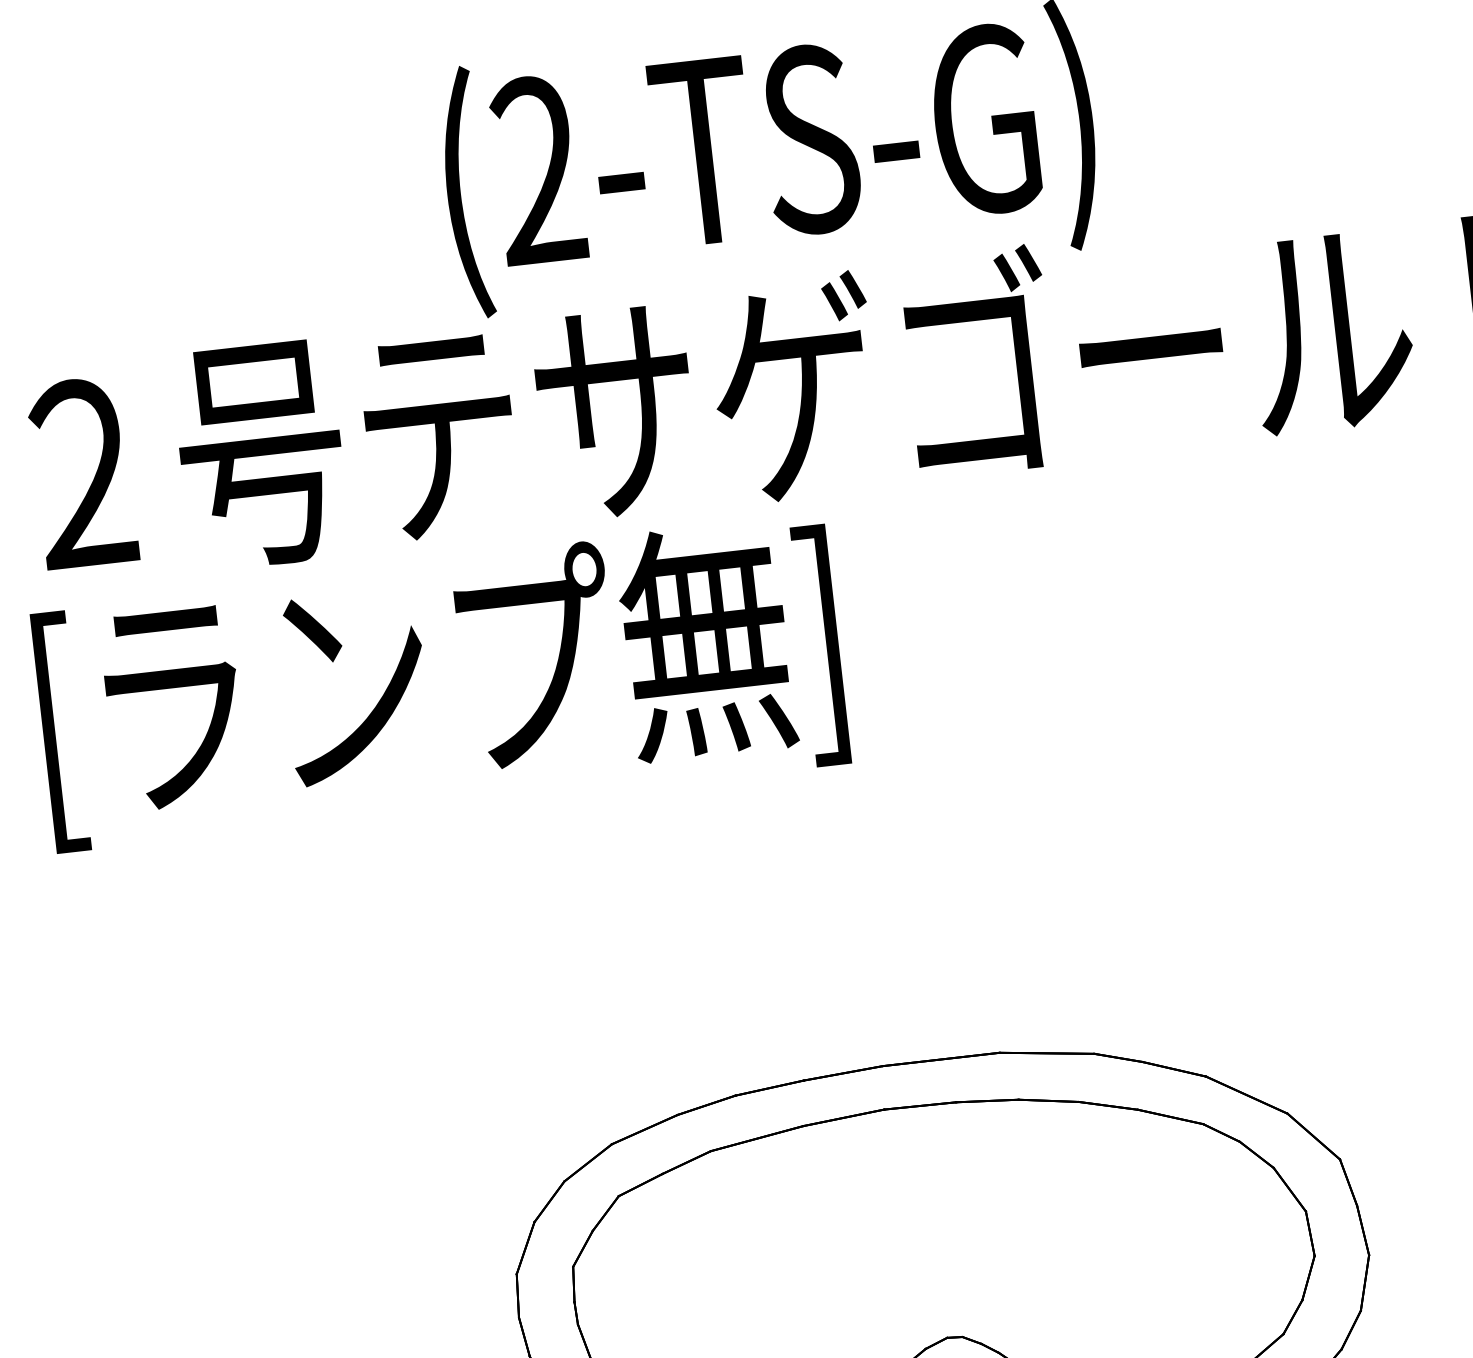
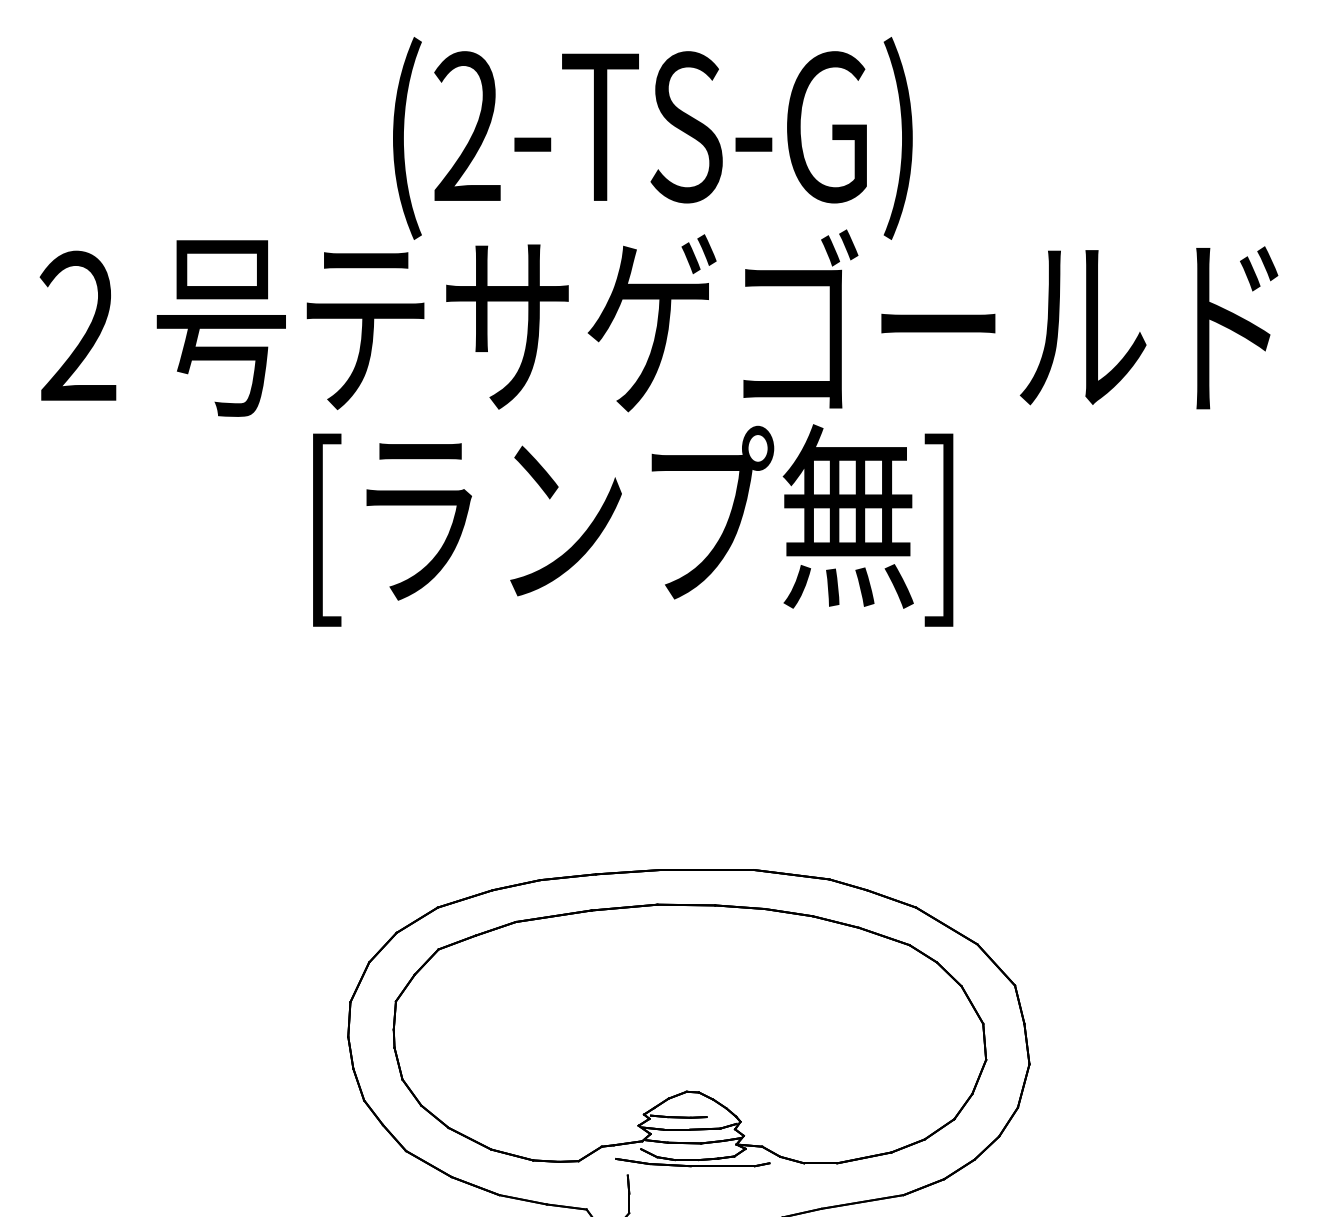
text: (440, 682) -> (633, 525), moved

